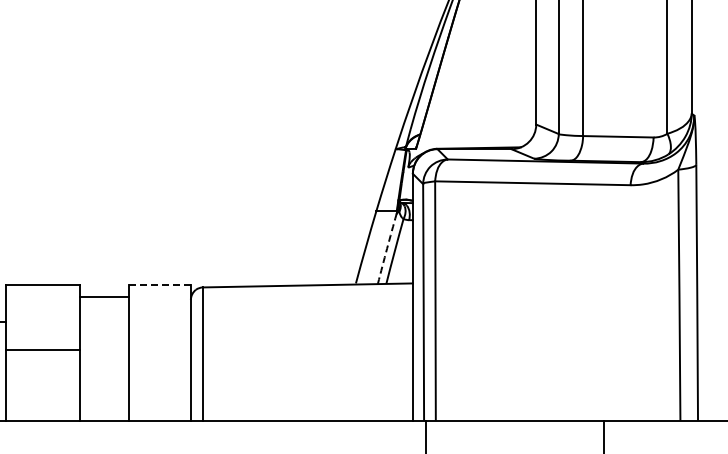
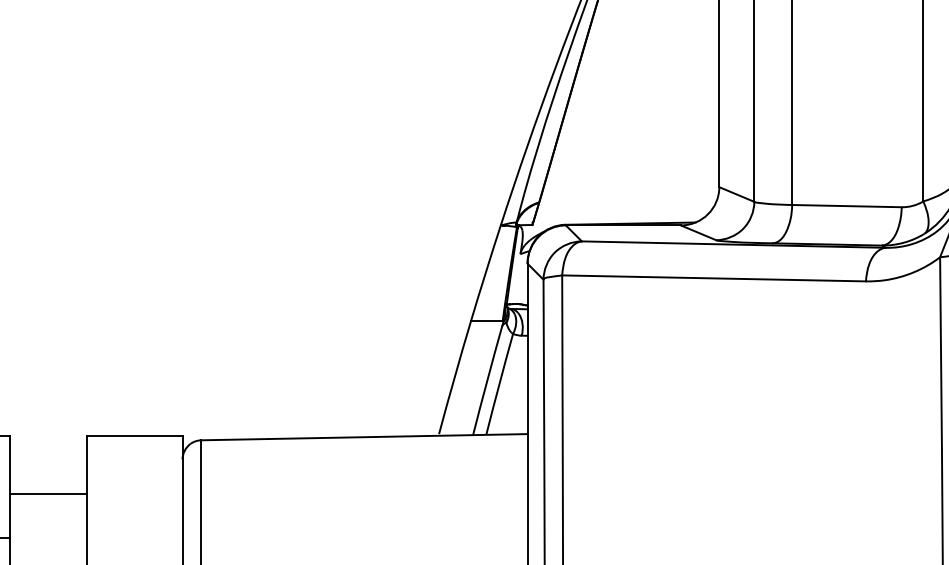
arc: (387, 248) -> (488, 379), dashed -> solid
line: (160, 284) -> (135, 435), dashed -> solid
line: (104, 296) -> (48, 493), moved

